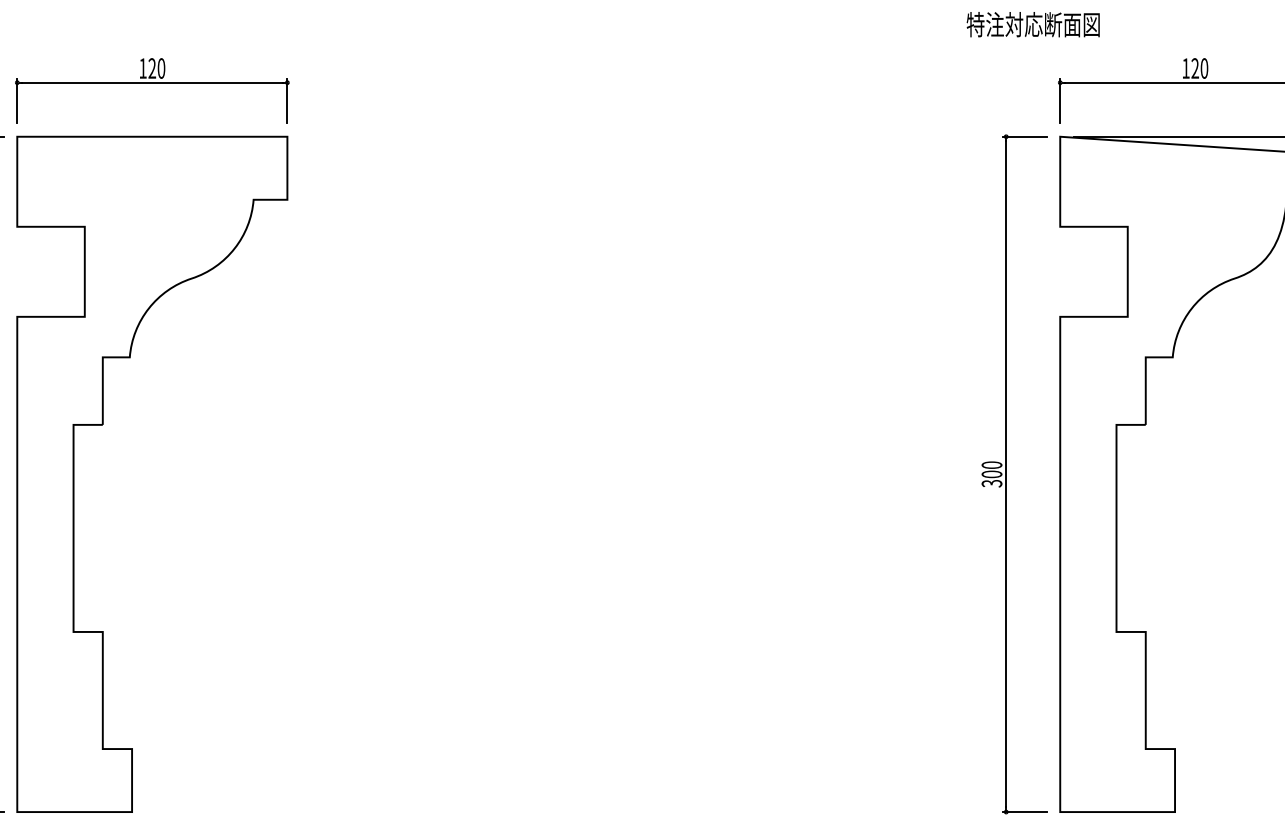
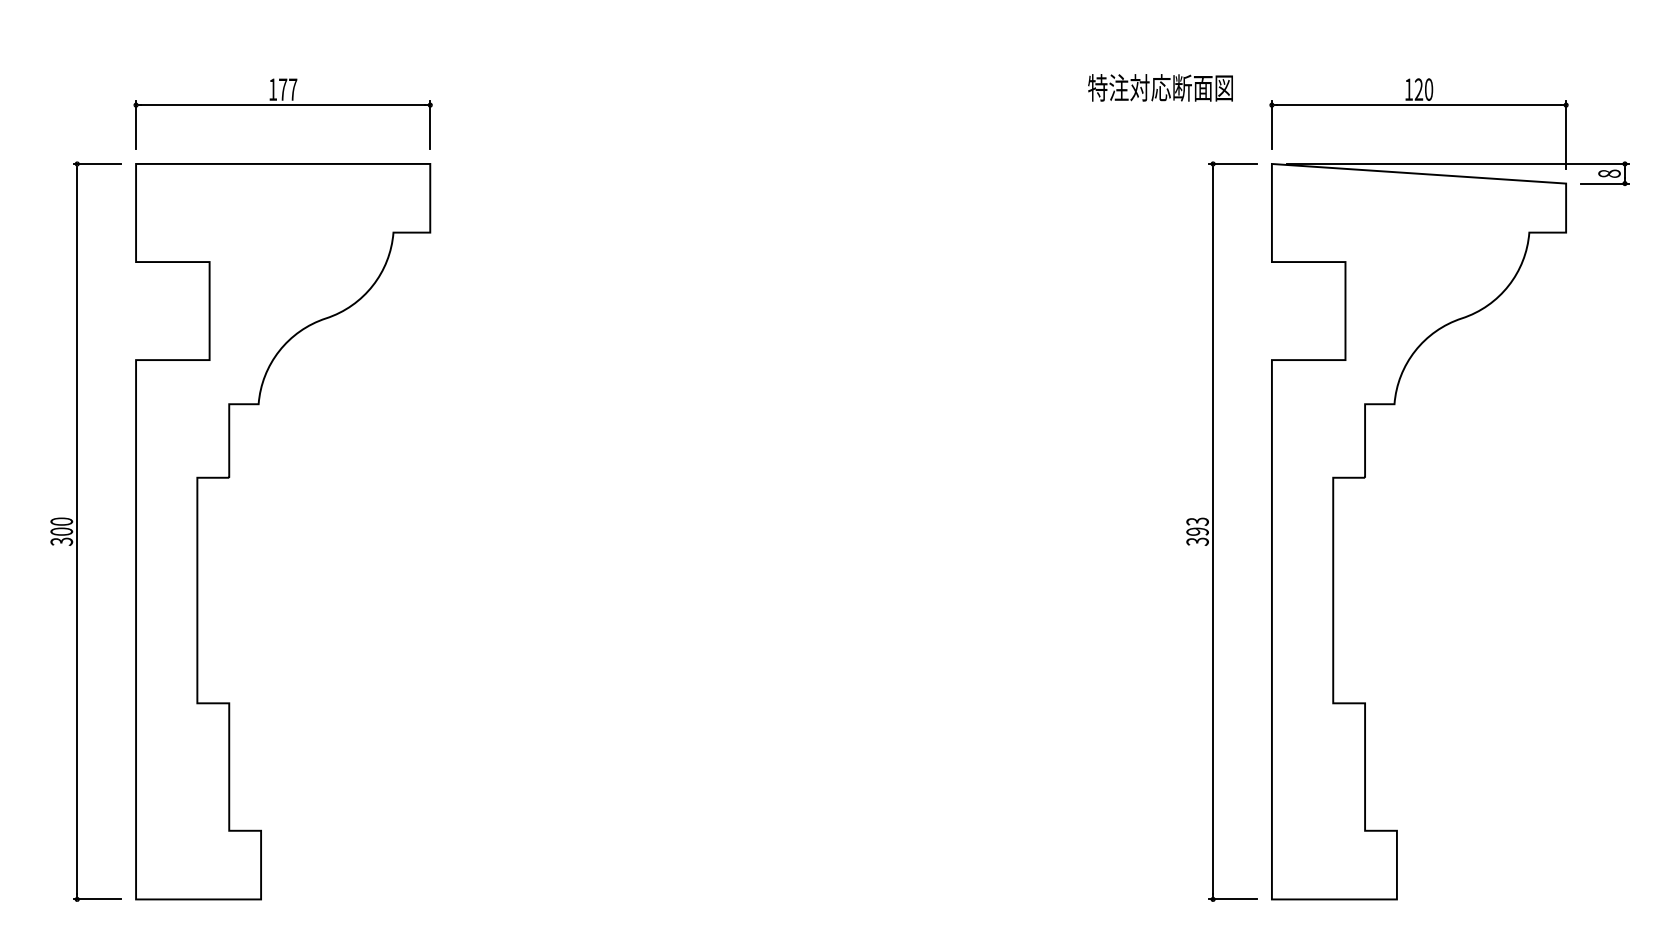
text: (1033, 24) -> (1160, 87), moved
text: (157, 68) -> (288, 89), 120 -> 177
text: (991, 469) -> (1197, 526), 300 -> 393

